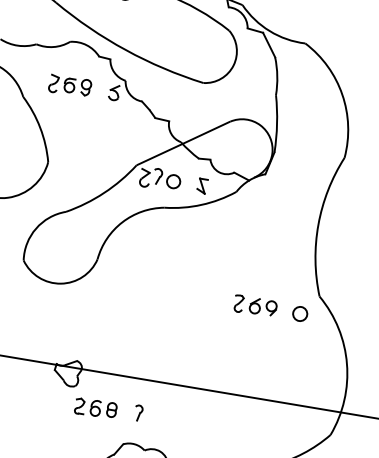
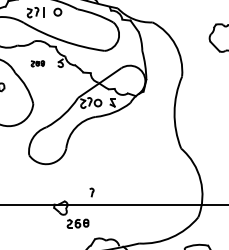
part: (69, 85) -> (37, 63), size x0.6
part: (270, 308) -> (157, 158), removed
part: (137, 413) -> (91, 192), moved

